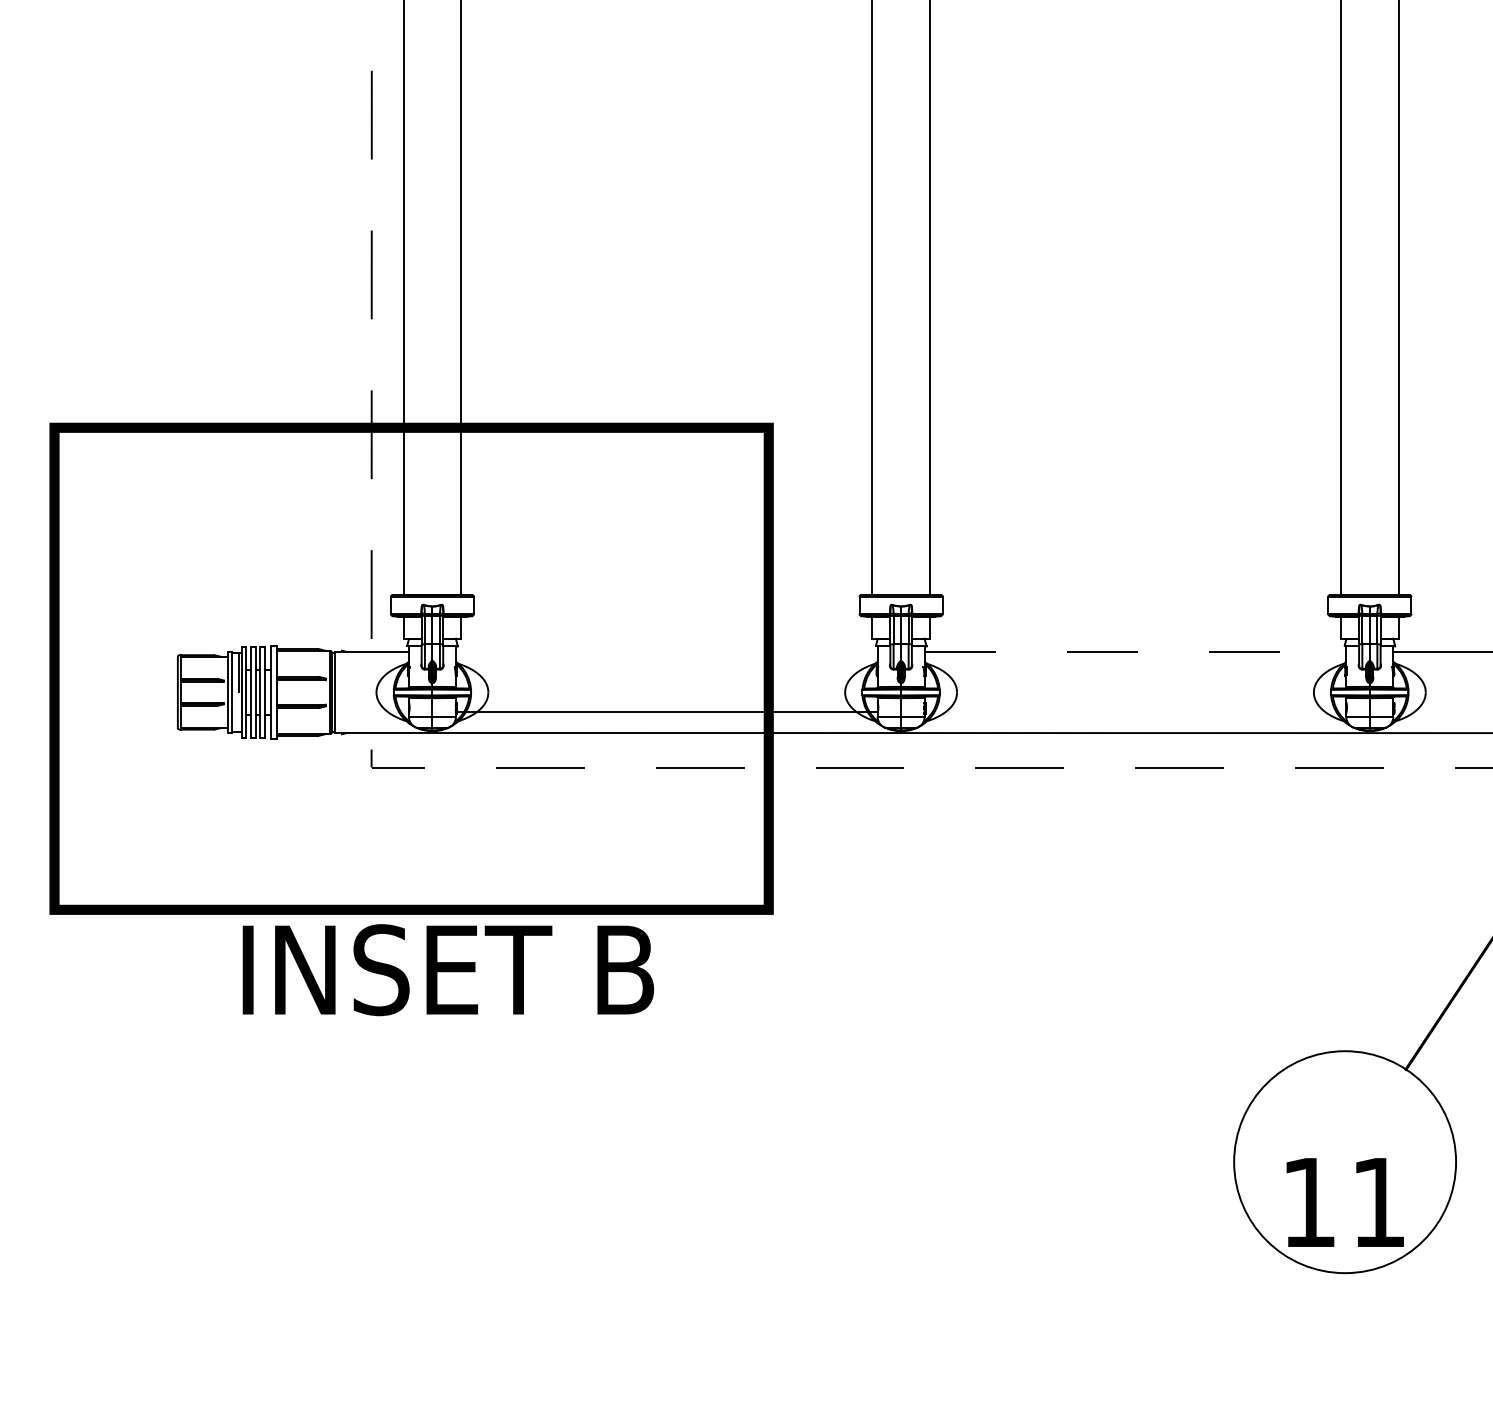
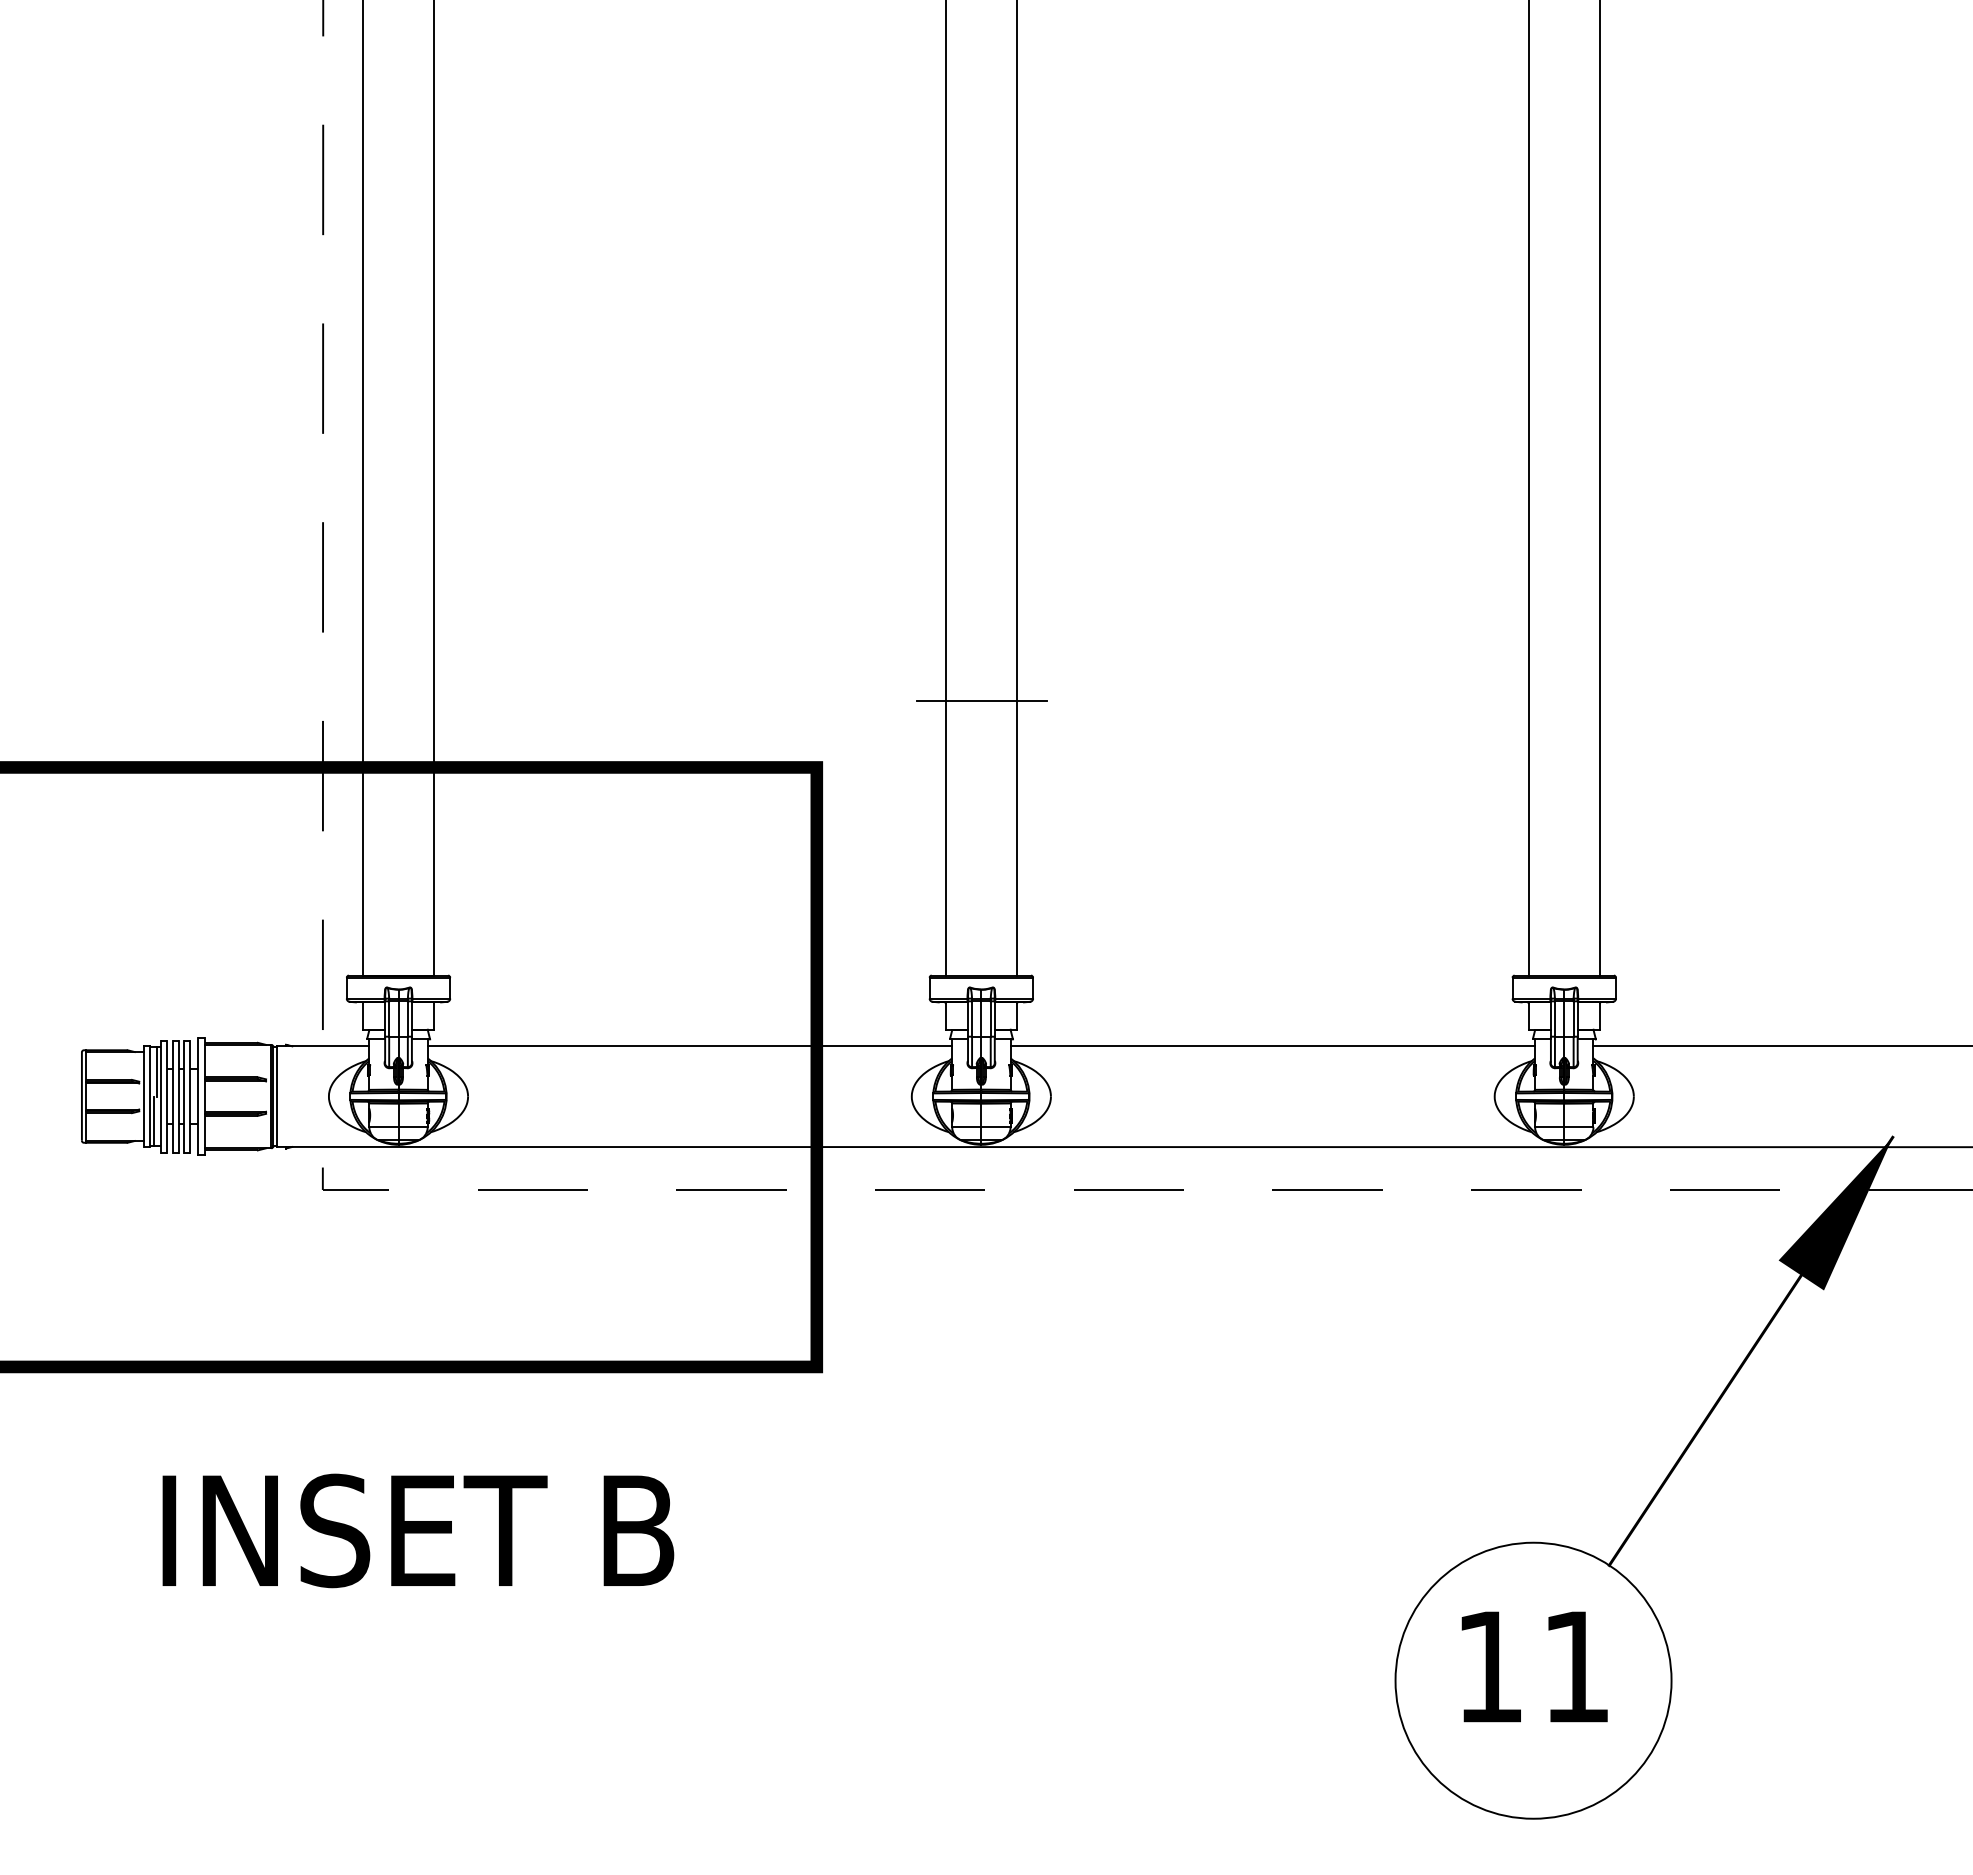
line: (901, 374) -> (981, 701), added
line: (1136, 652) -> (1273, 1046), dashed -> solid
line: (235, 712) -> (153, 1121), added
line: (666, 712) -> (689, 1046), moved
text: (448, 969) -> (418, 1530), moved
text: (1345, 1202) -> (1534, 1666), moved

